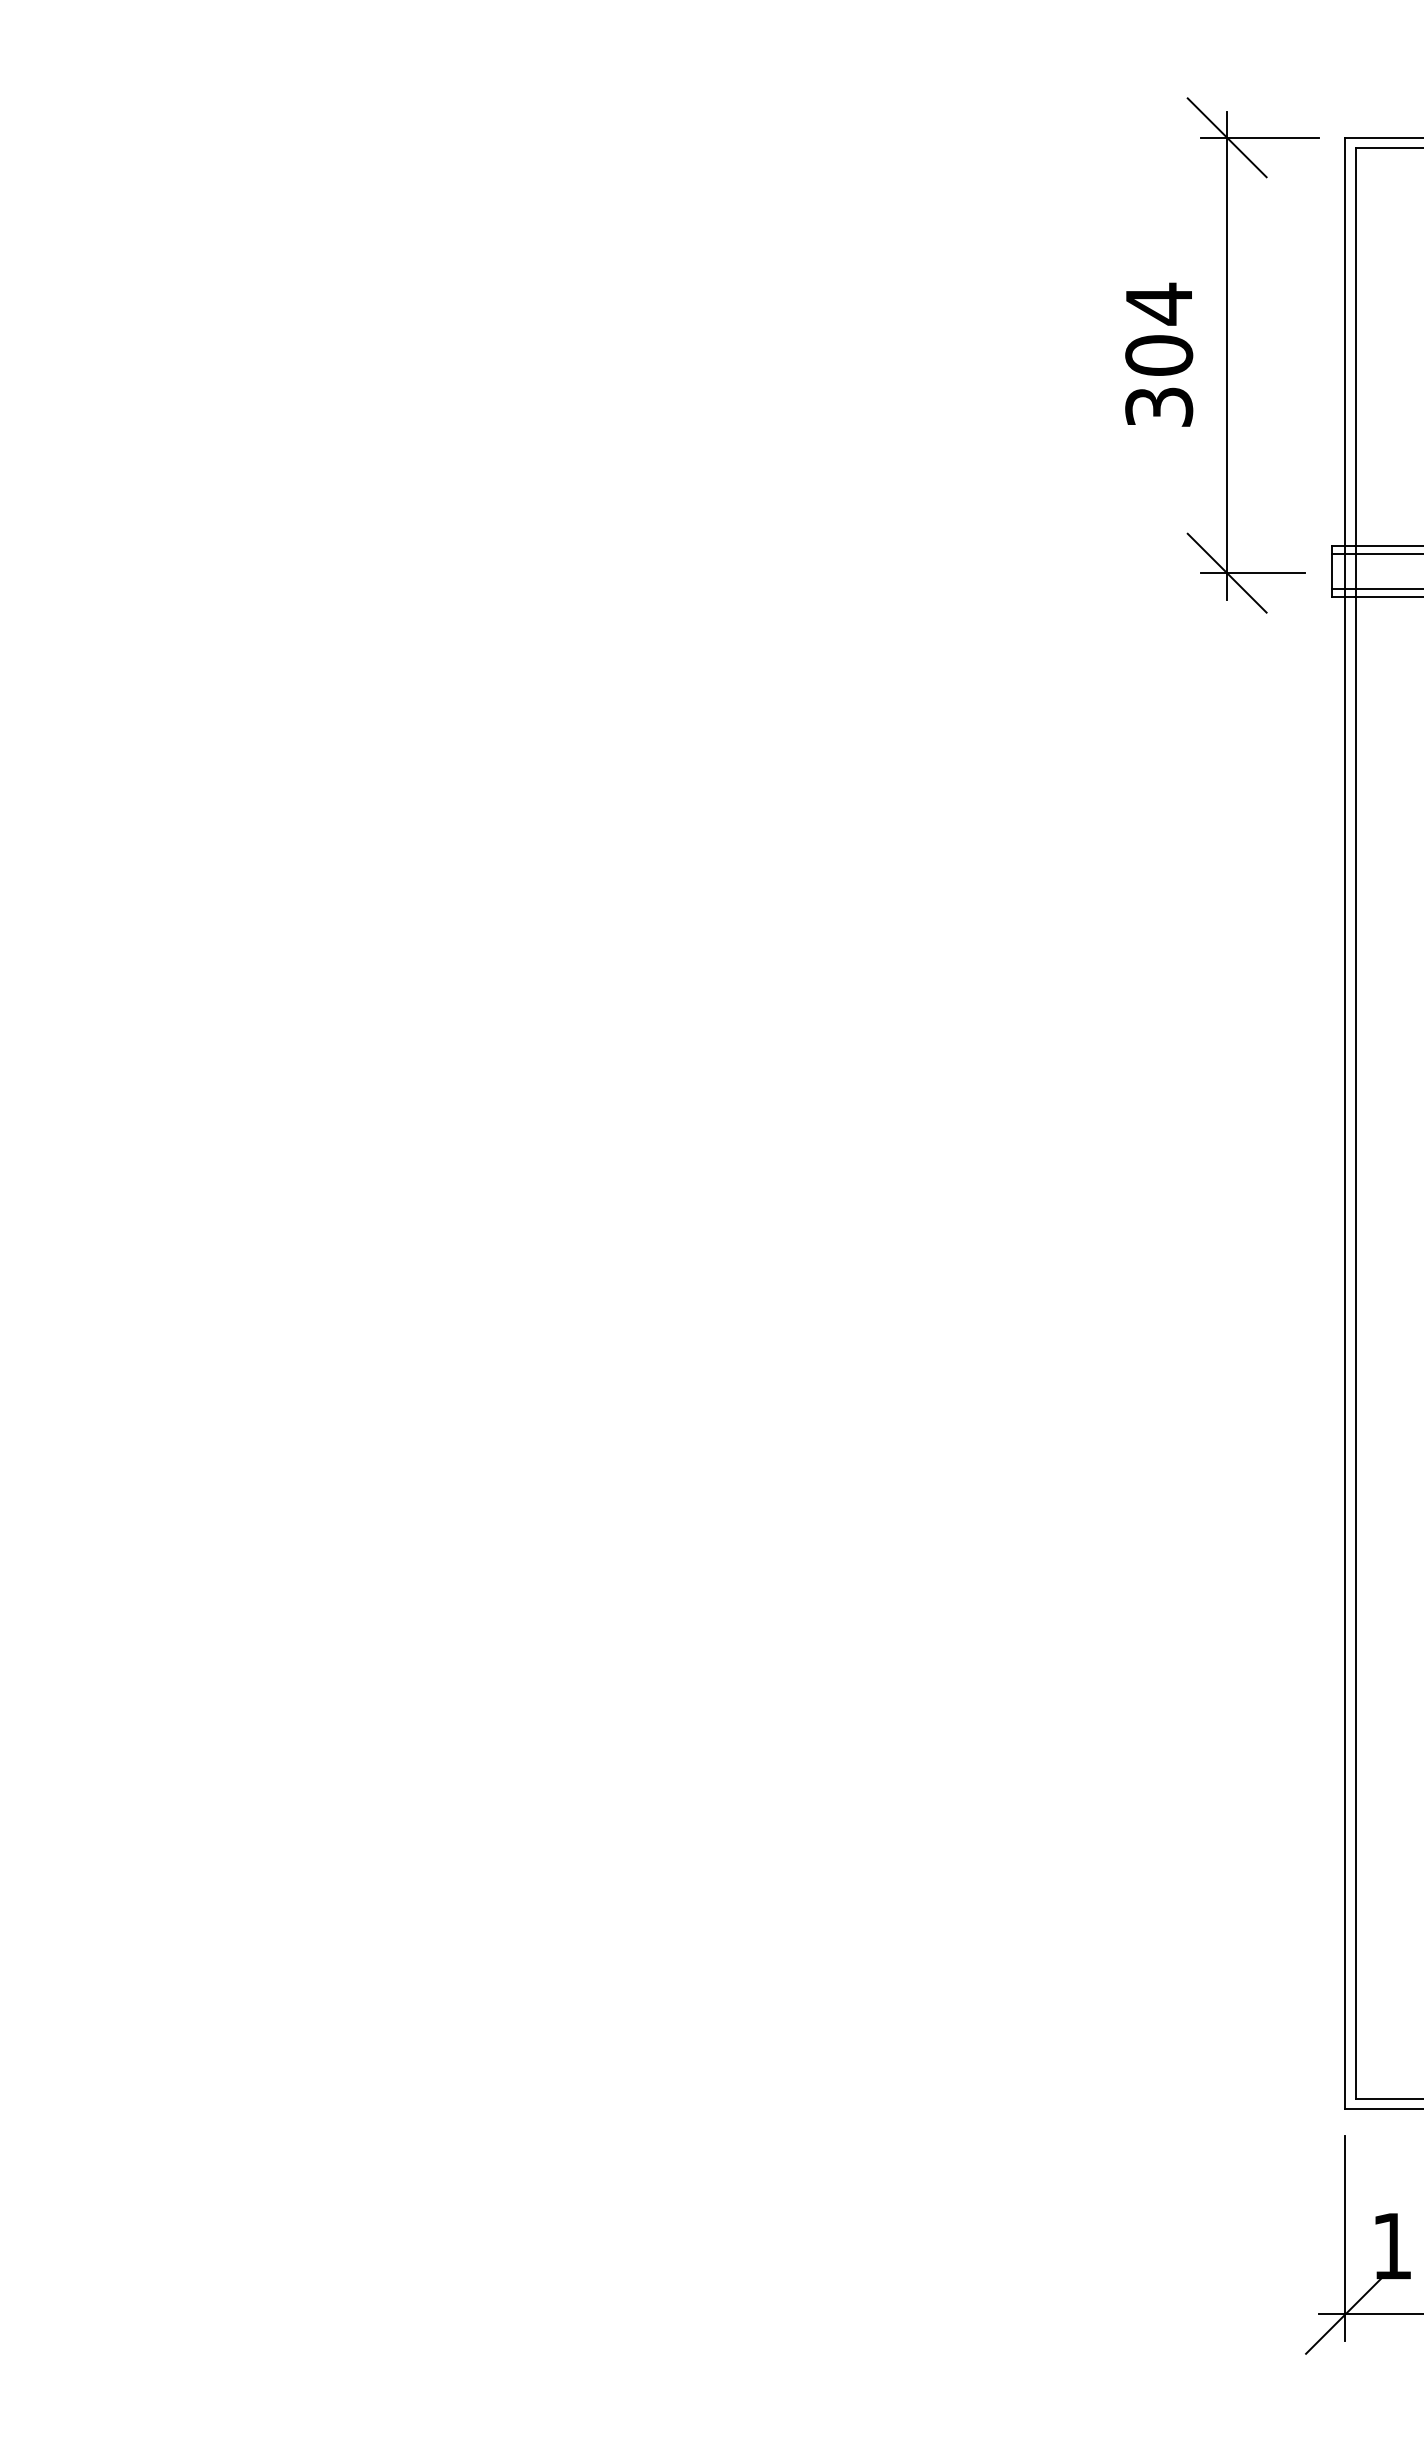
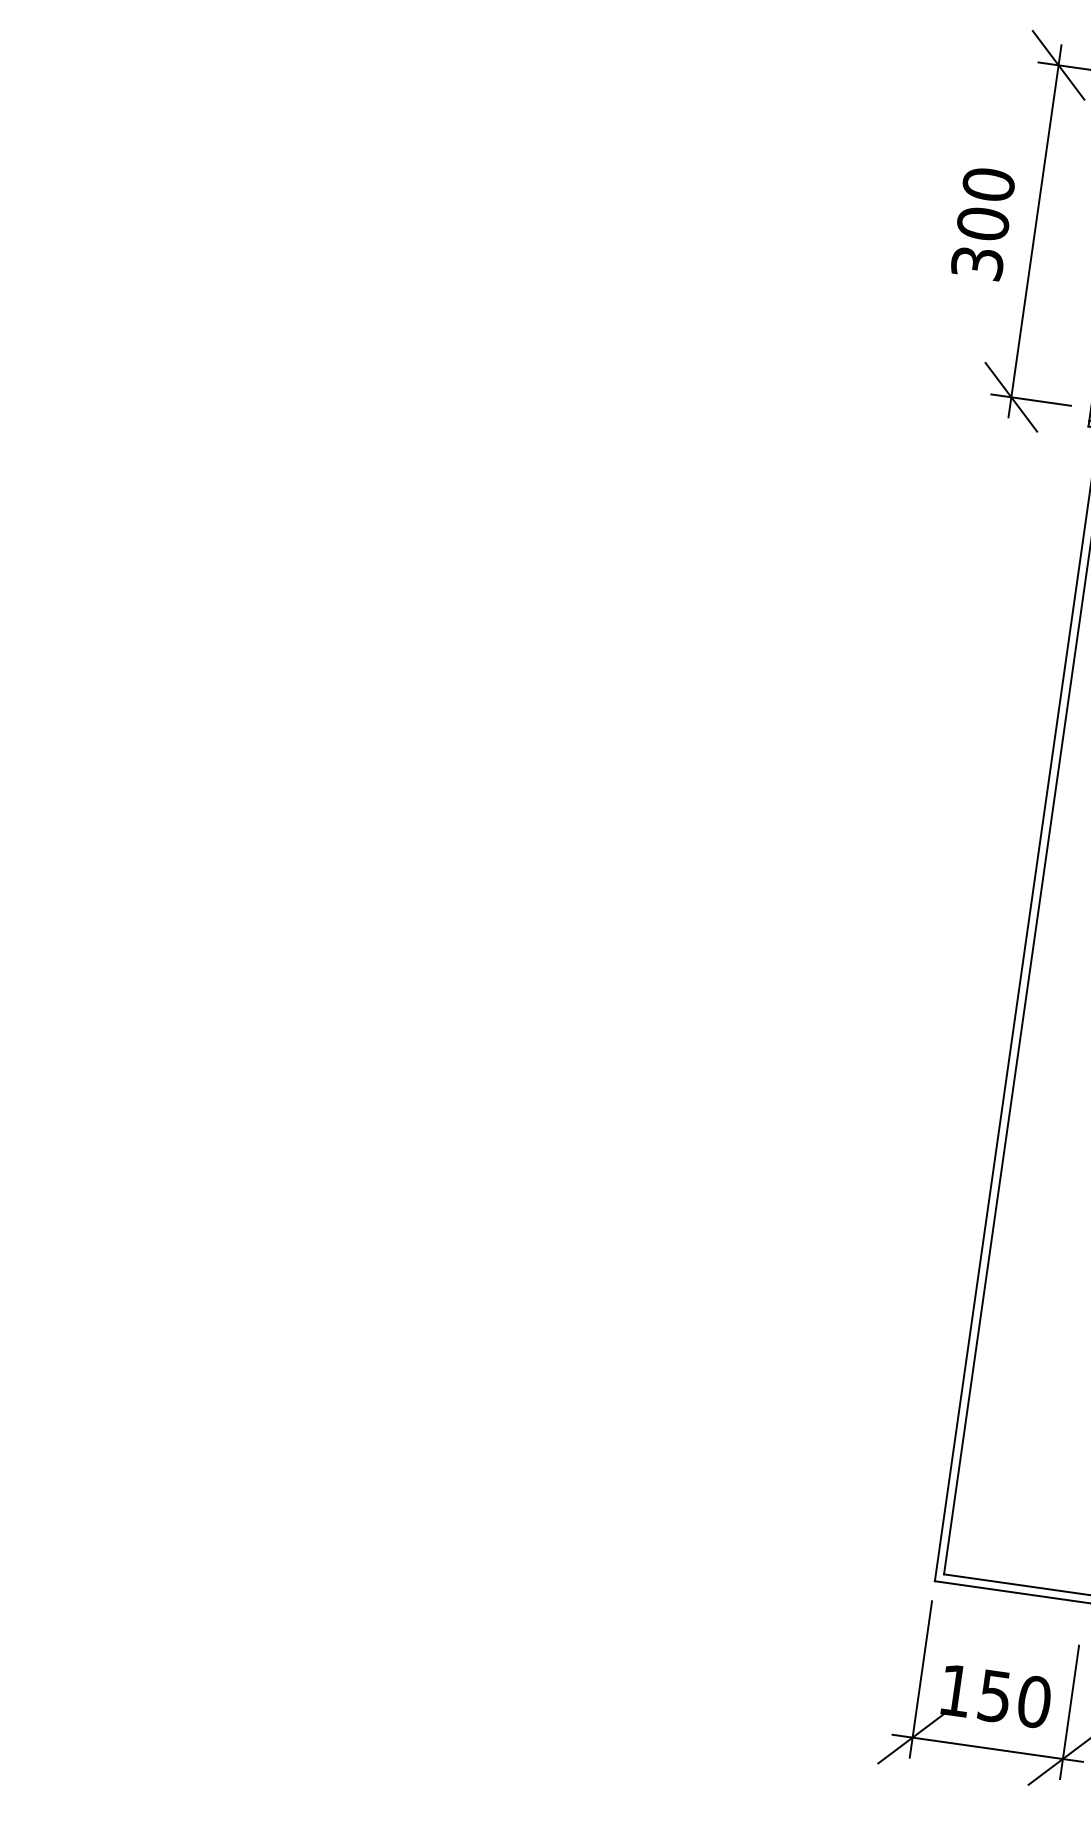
text: (1159, 303) -> (989, 184), 304 -> 300

